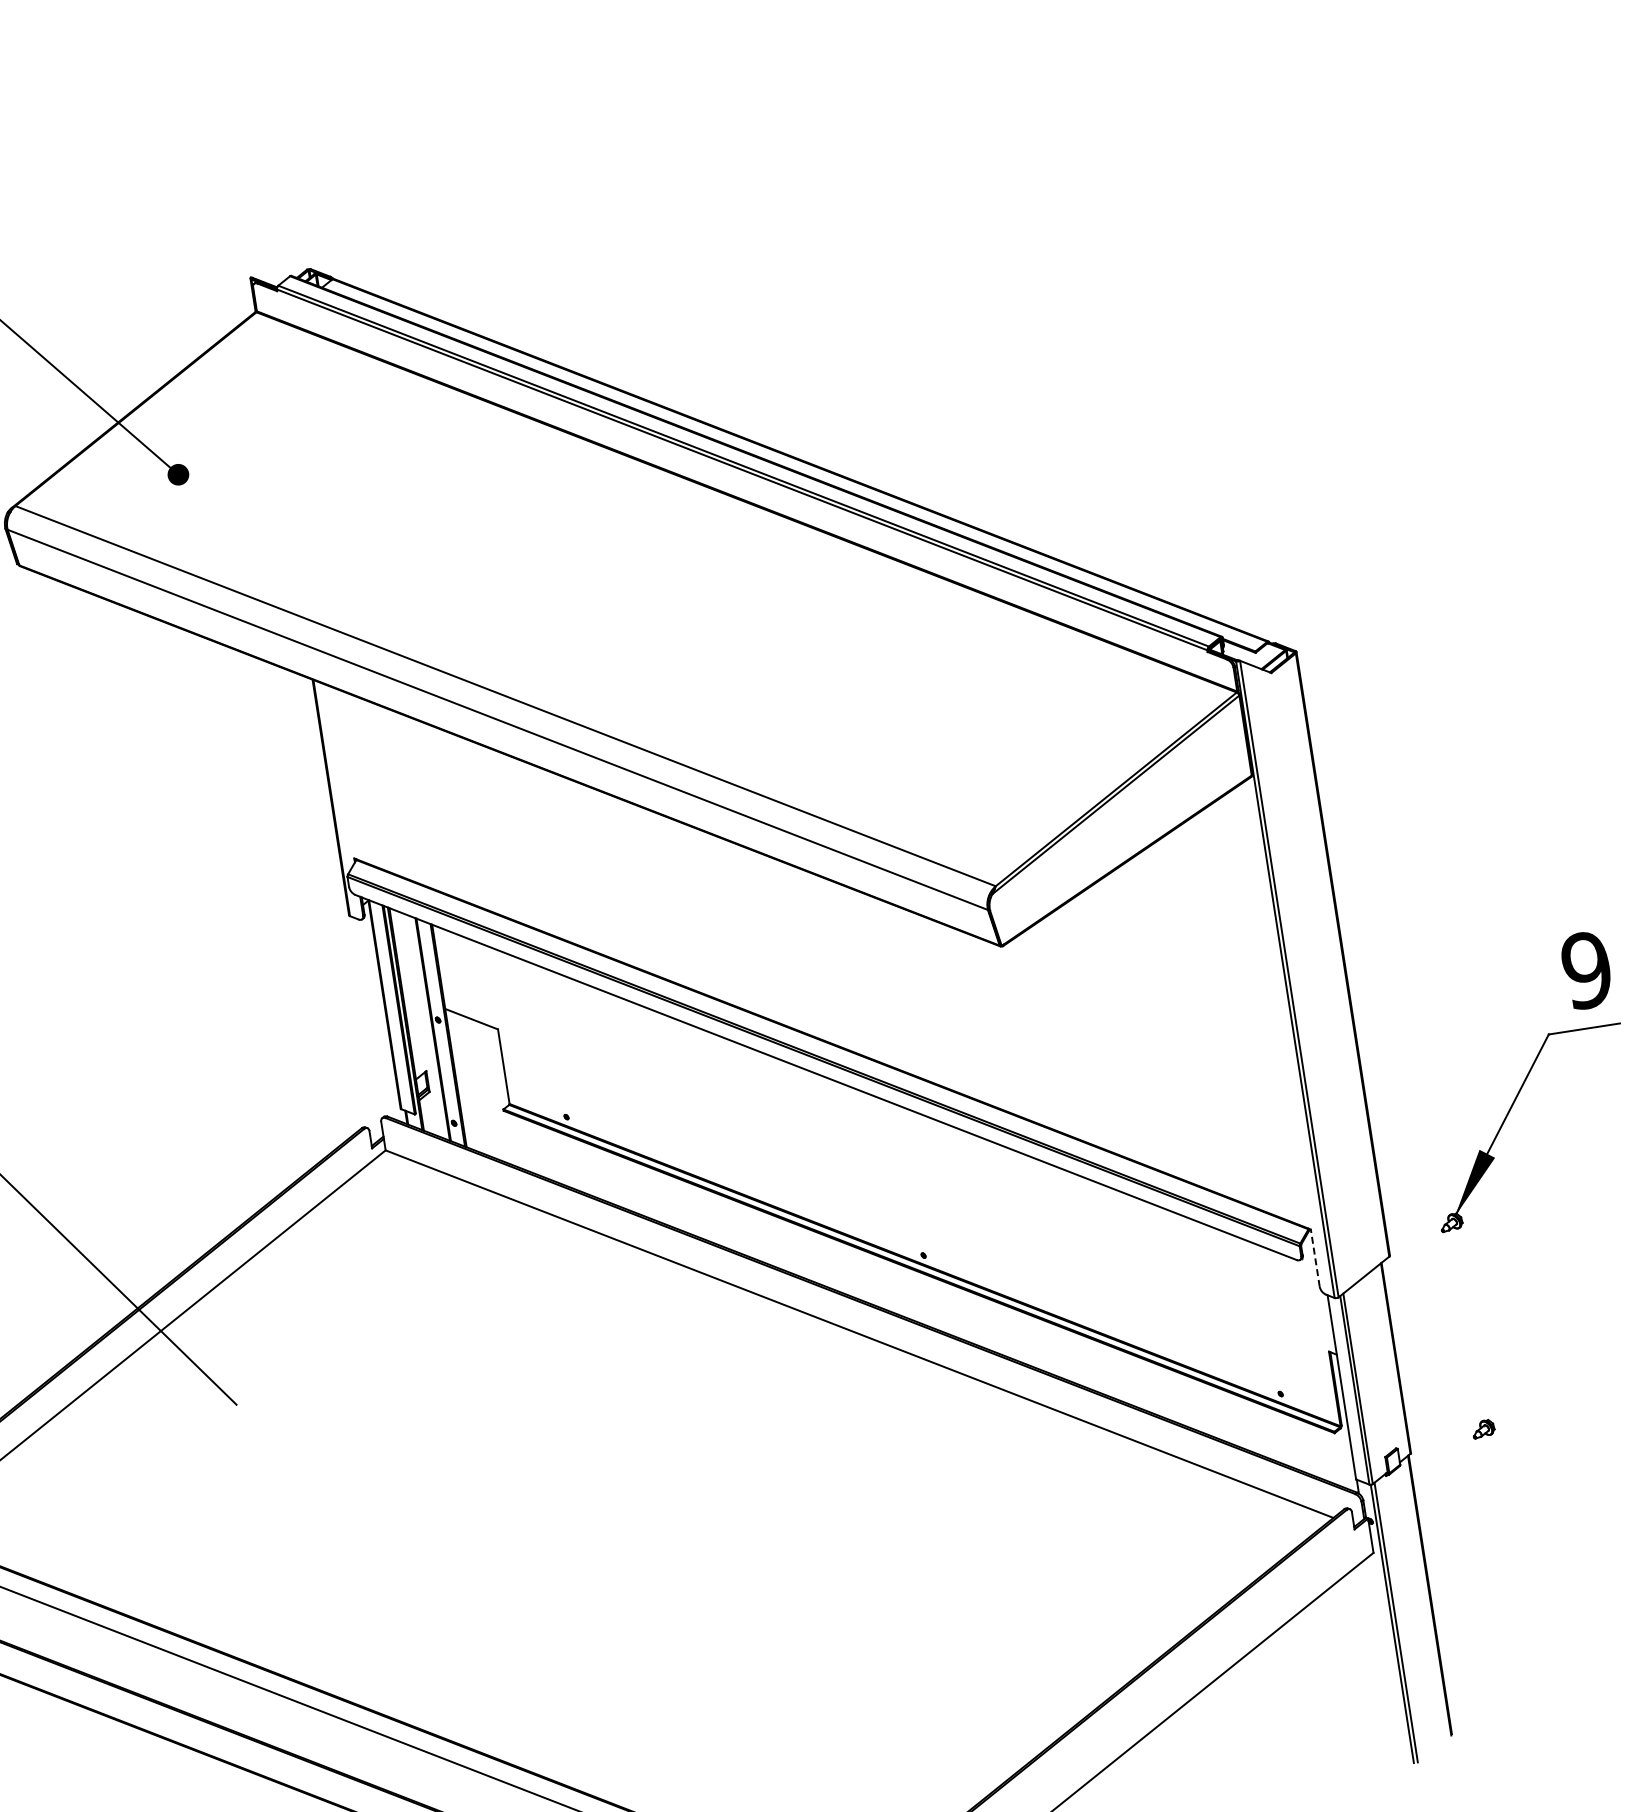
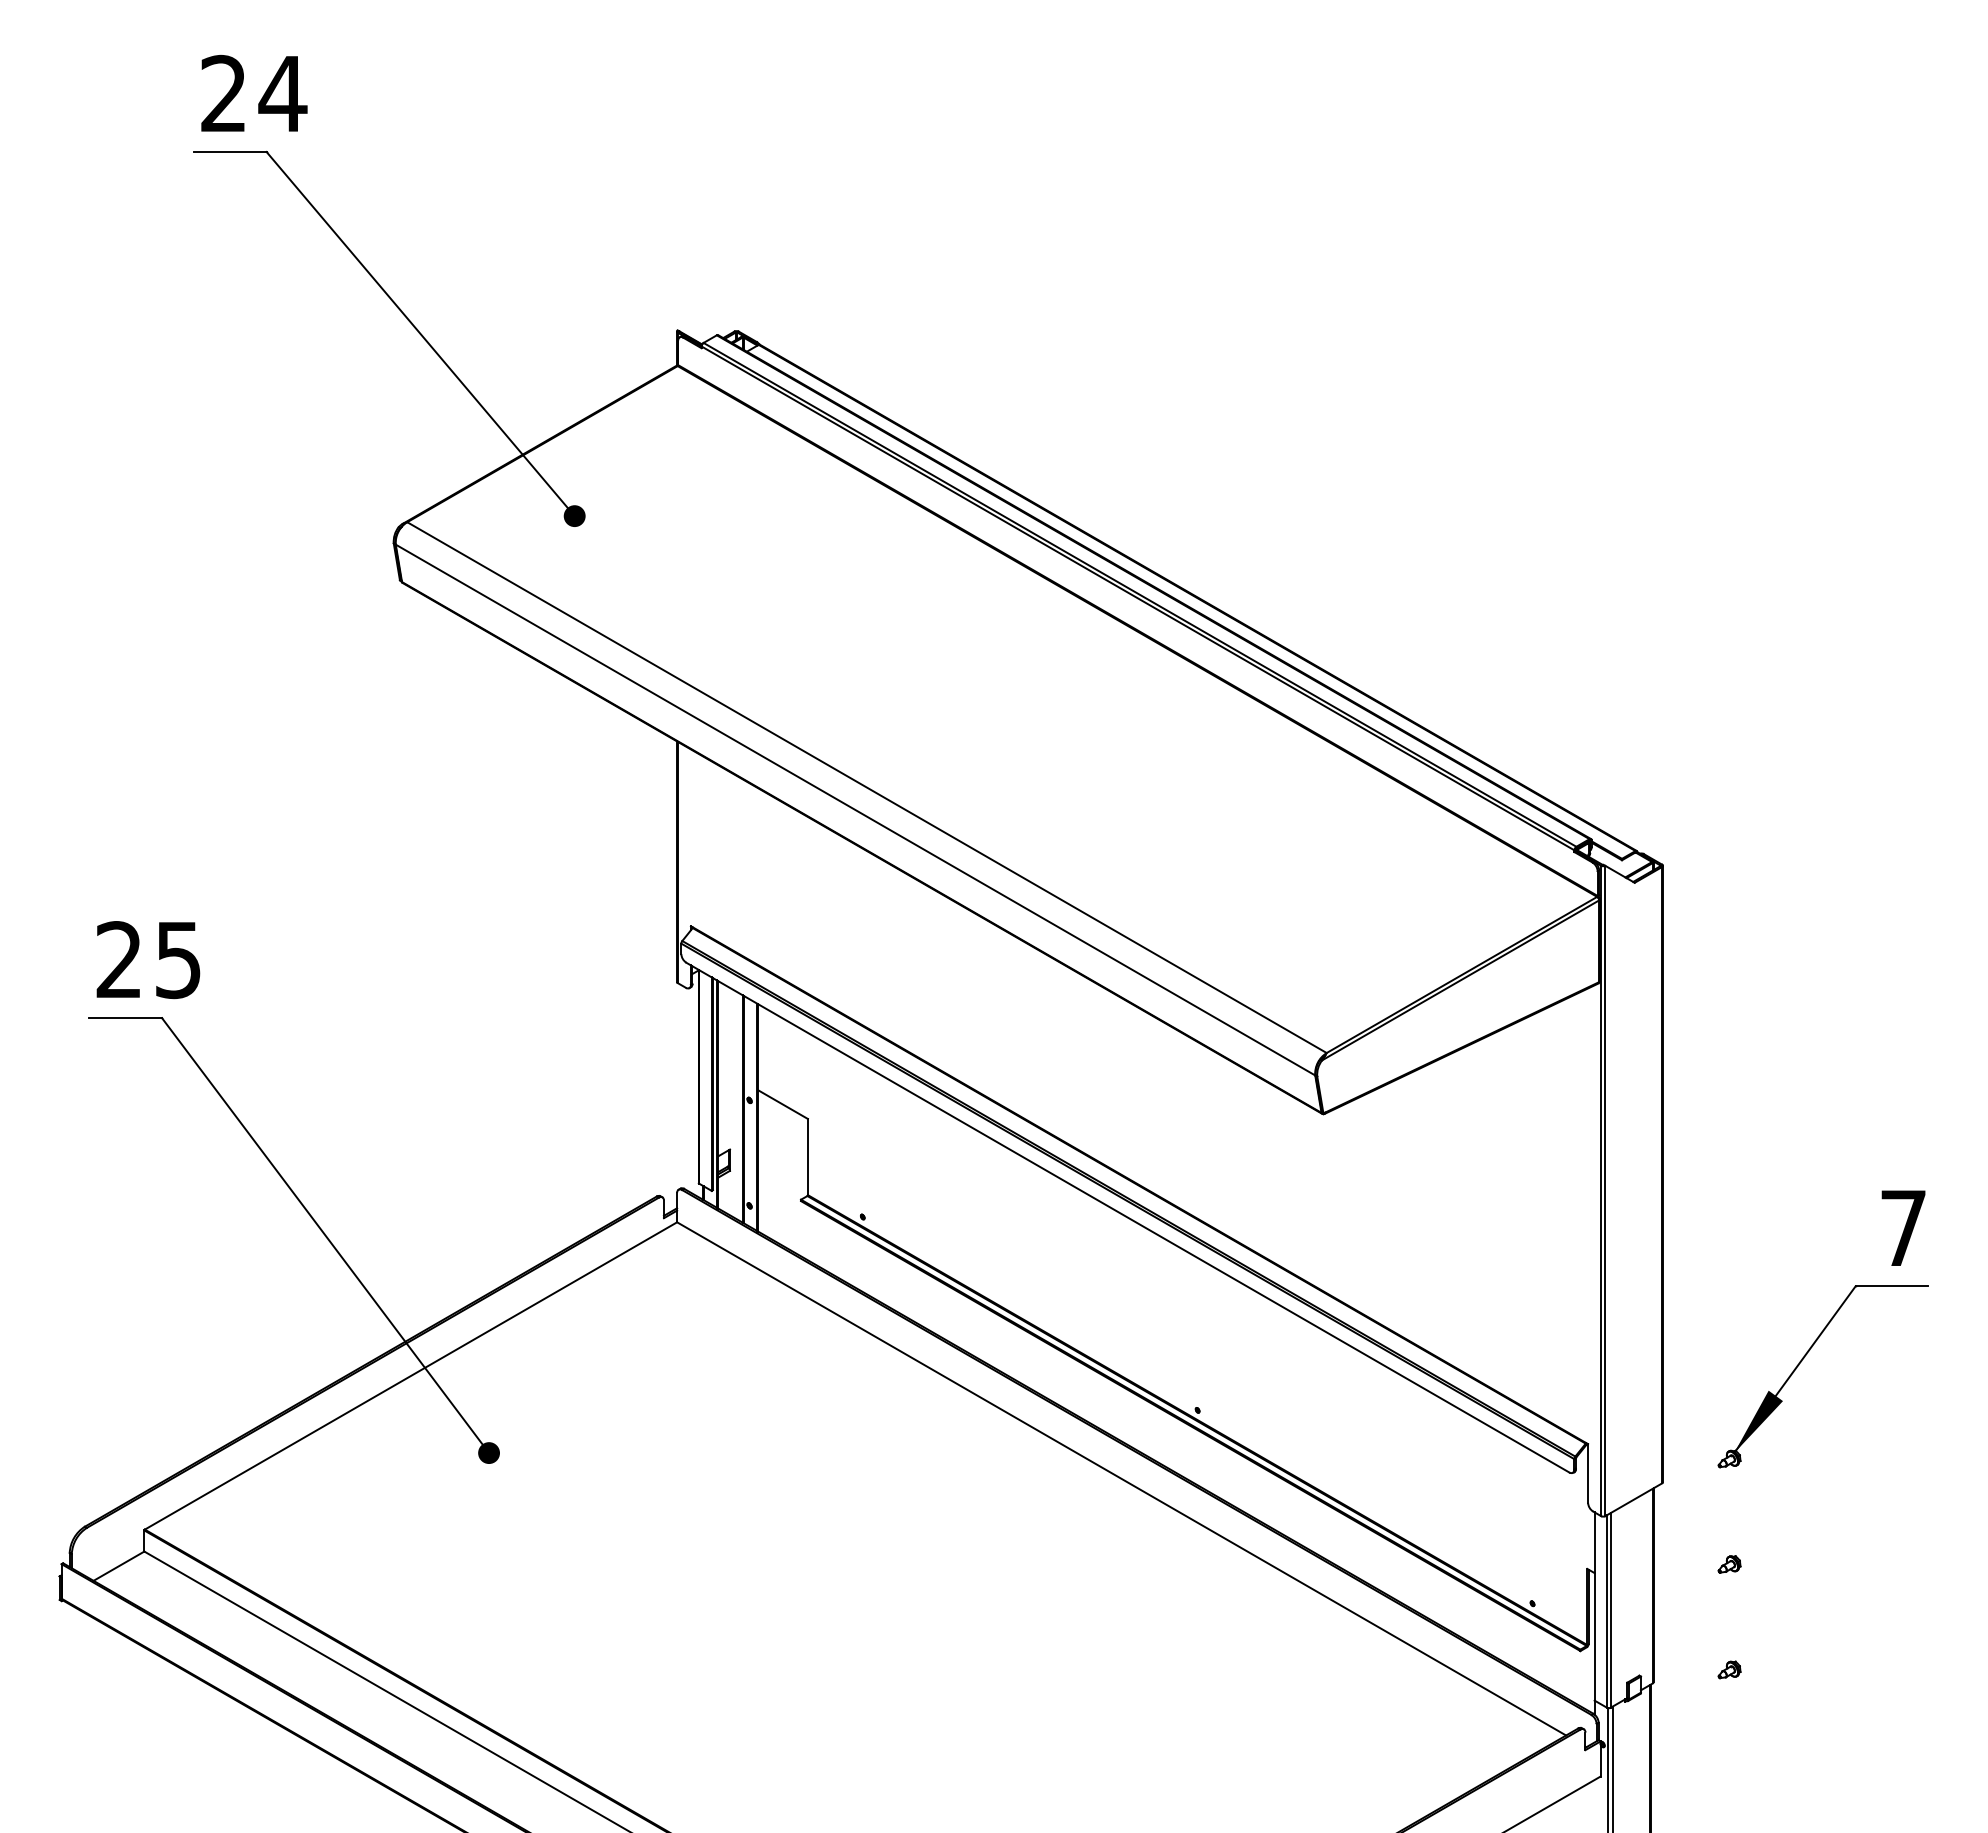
text: (1586, 970) -> (1903, 1228), 9 -> 7
line: (1315, 1257) -> (1588, 1472), dashed -> solid
part: (1467, 1325) -> (1729, 1564), added
fill: (237, 1405) -> (489, 1453), added

